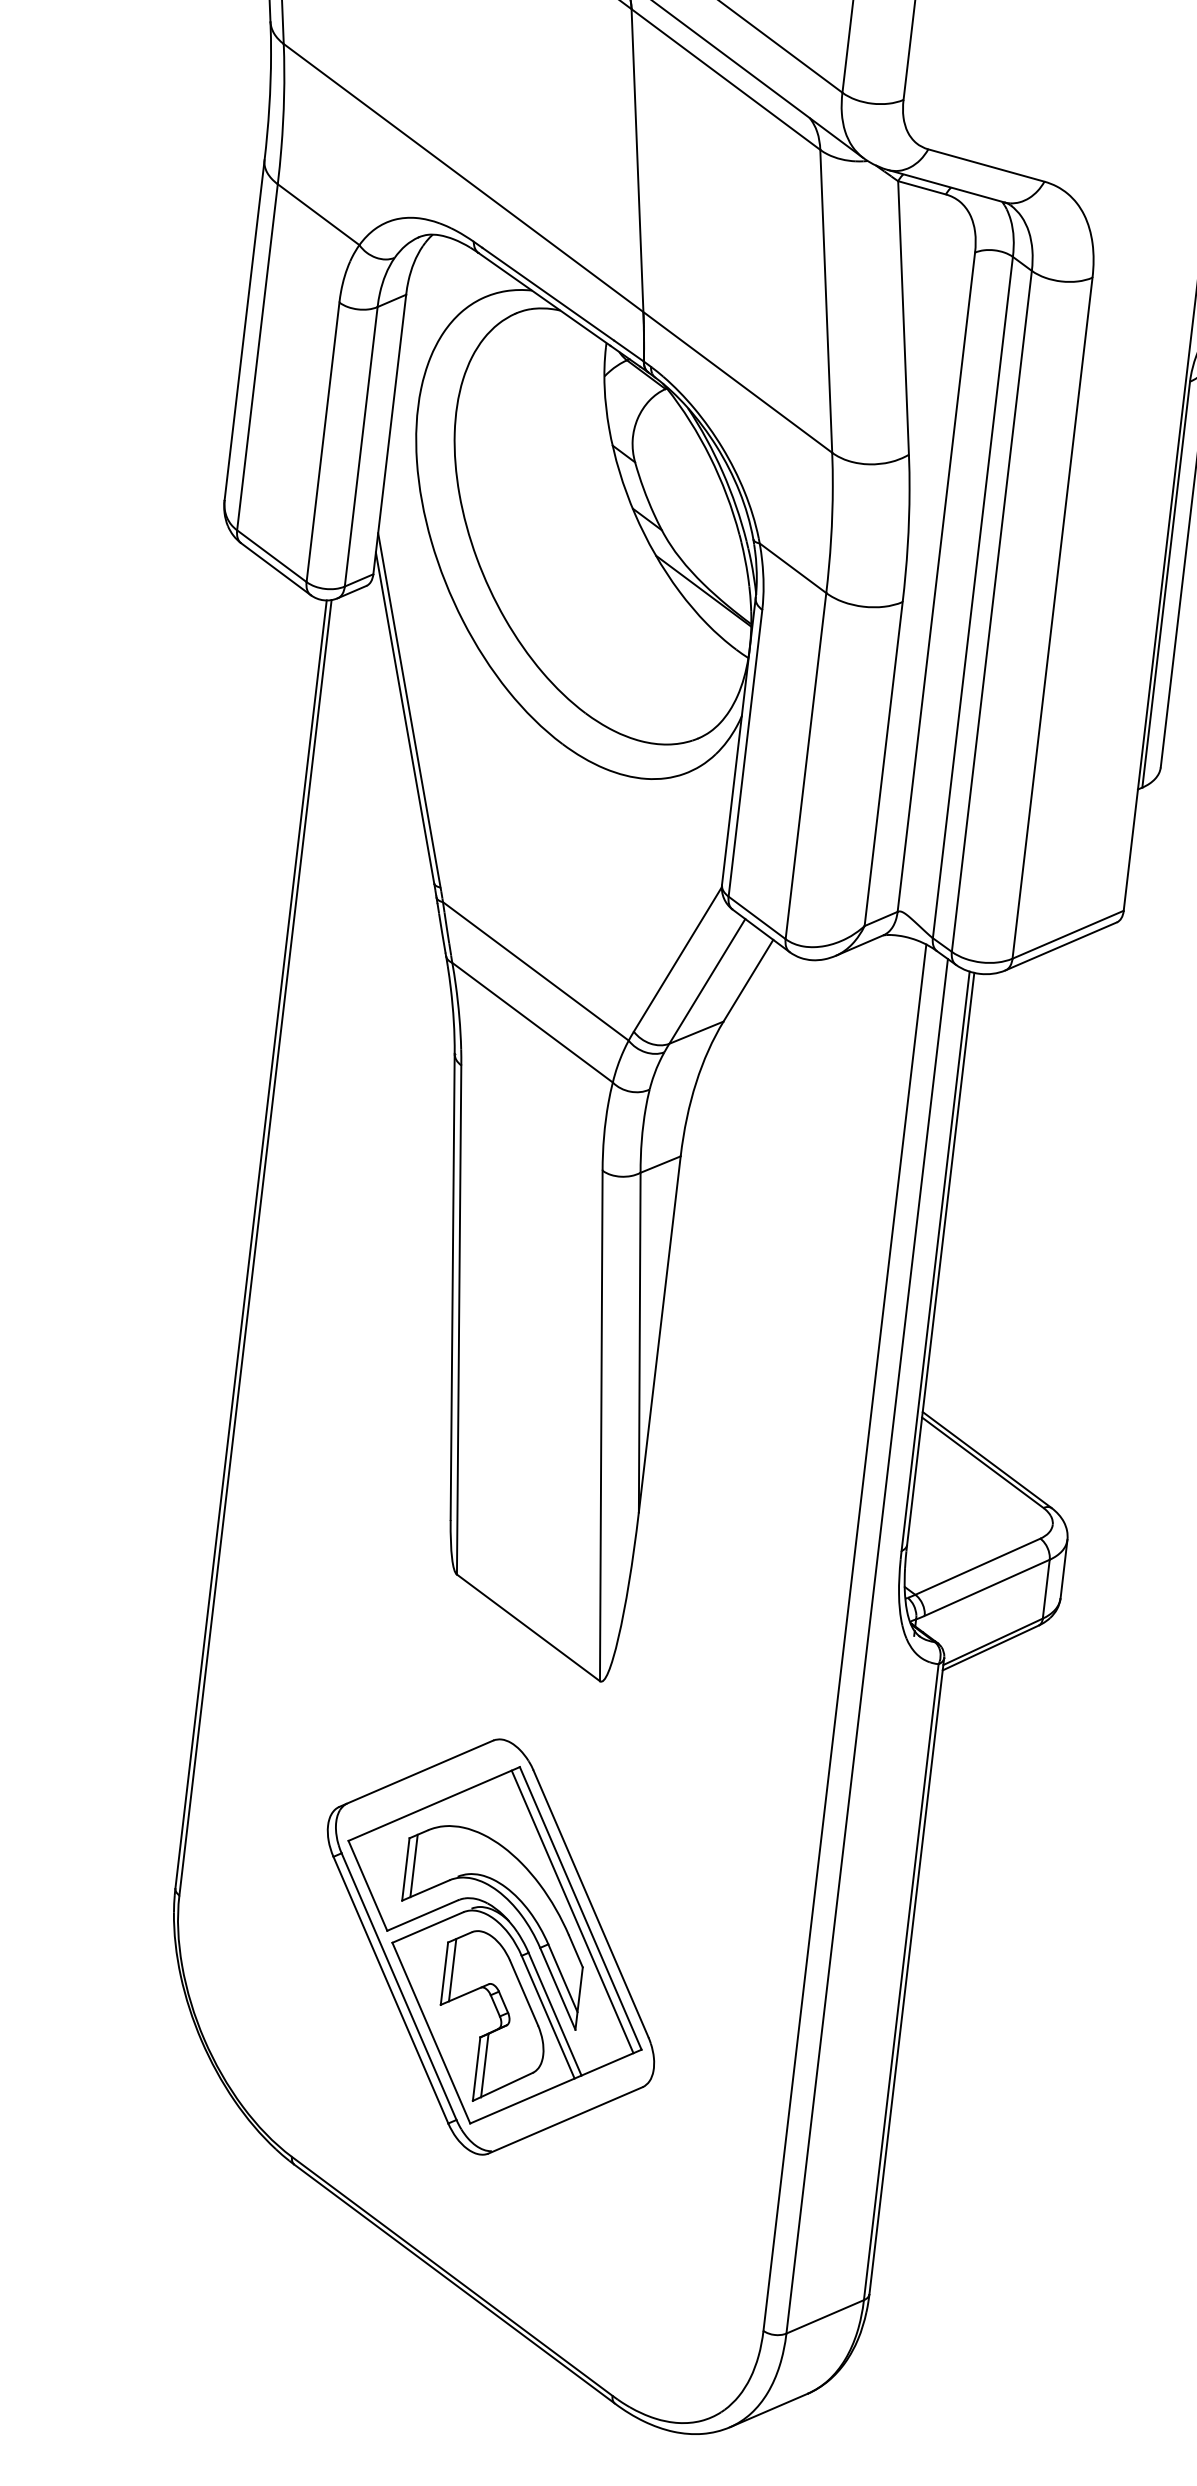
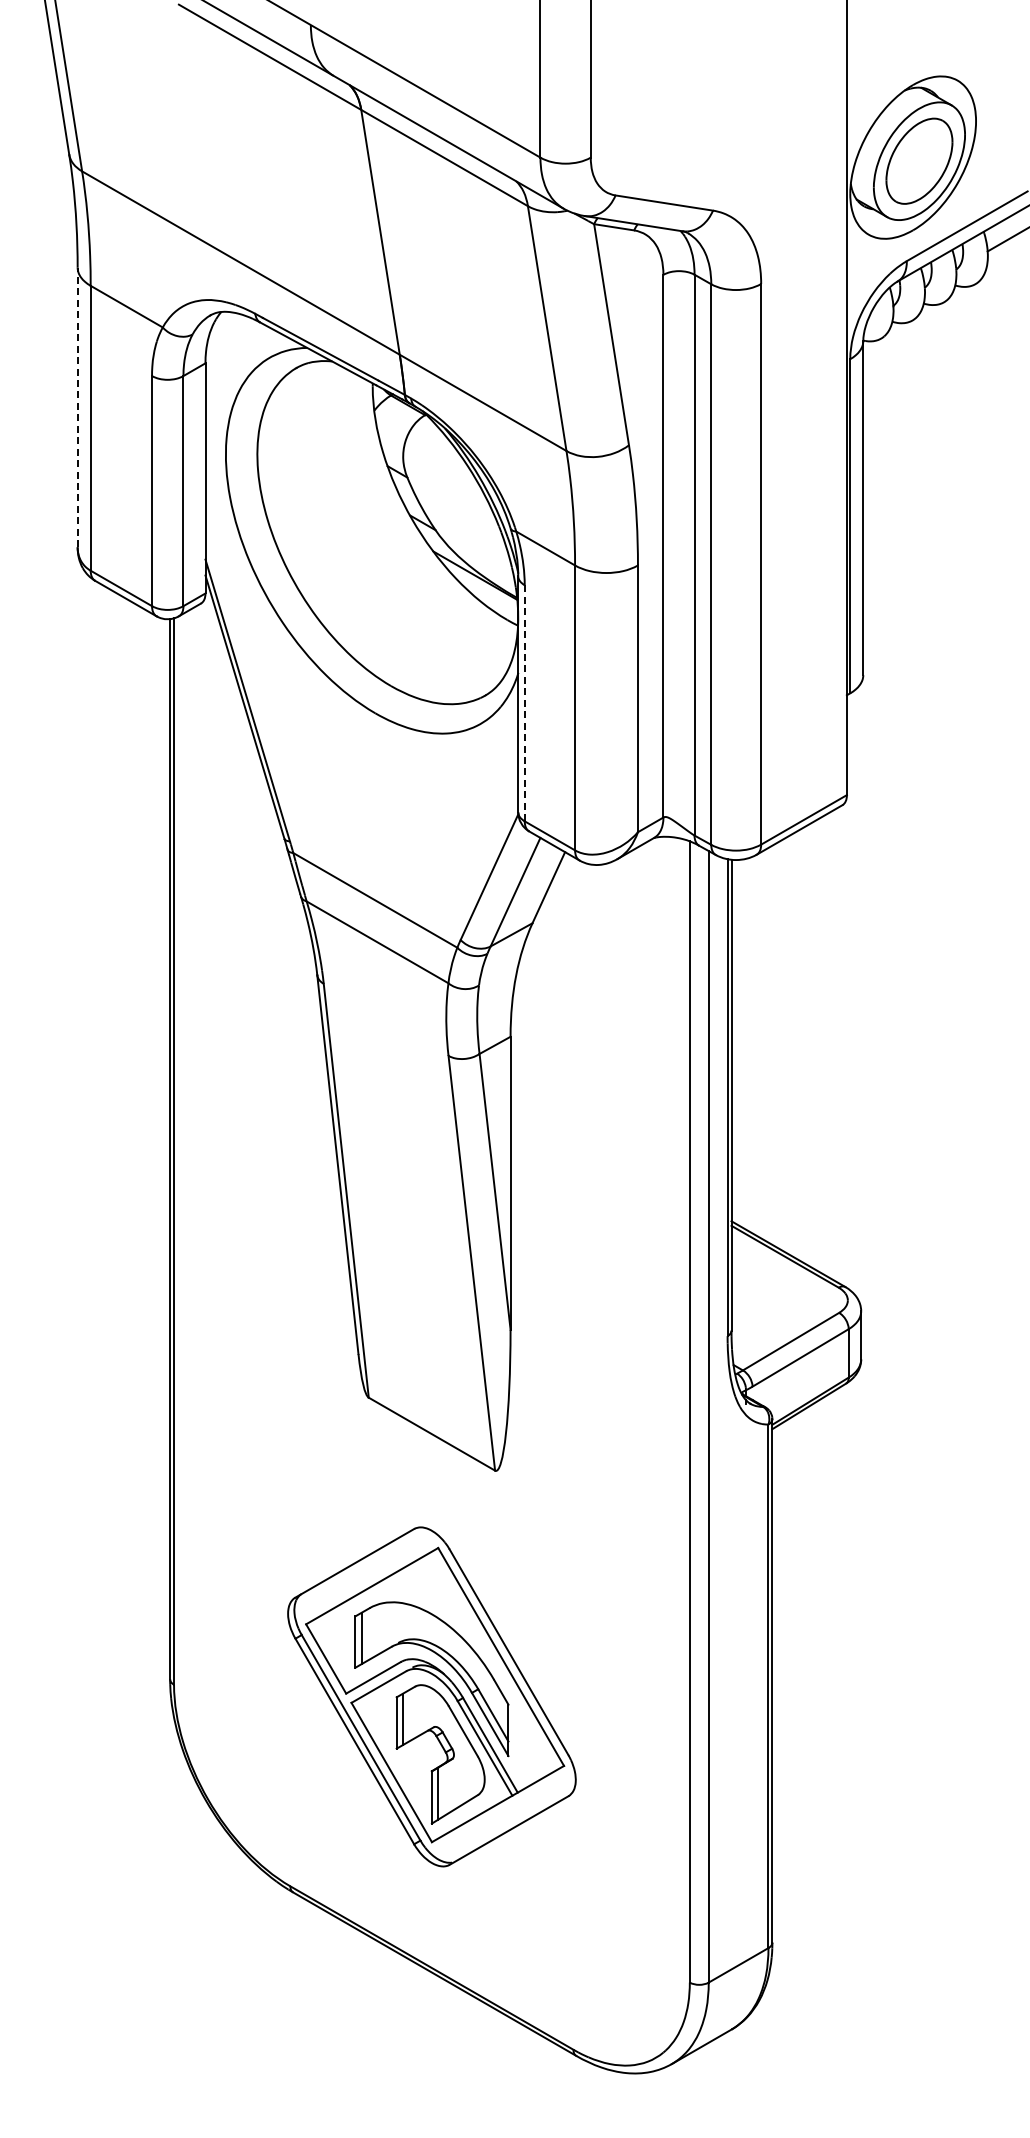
line: (244, 330) -> (77, 407), solid -> dashed
line: (745, 753) -> (524, 703), solid -> dashed
line: (572, 1911) -> (494, 1660), removed

